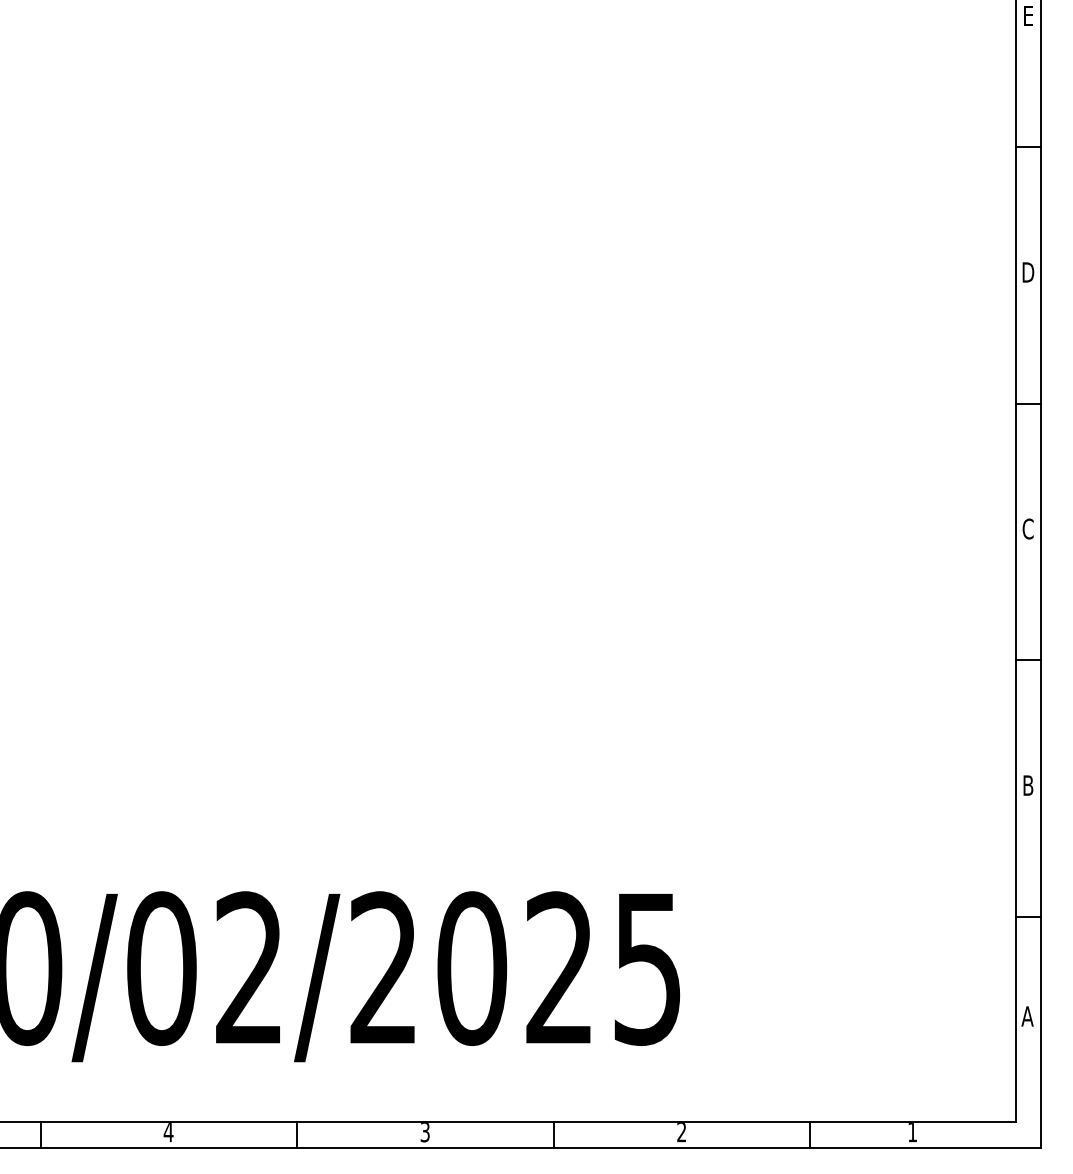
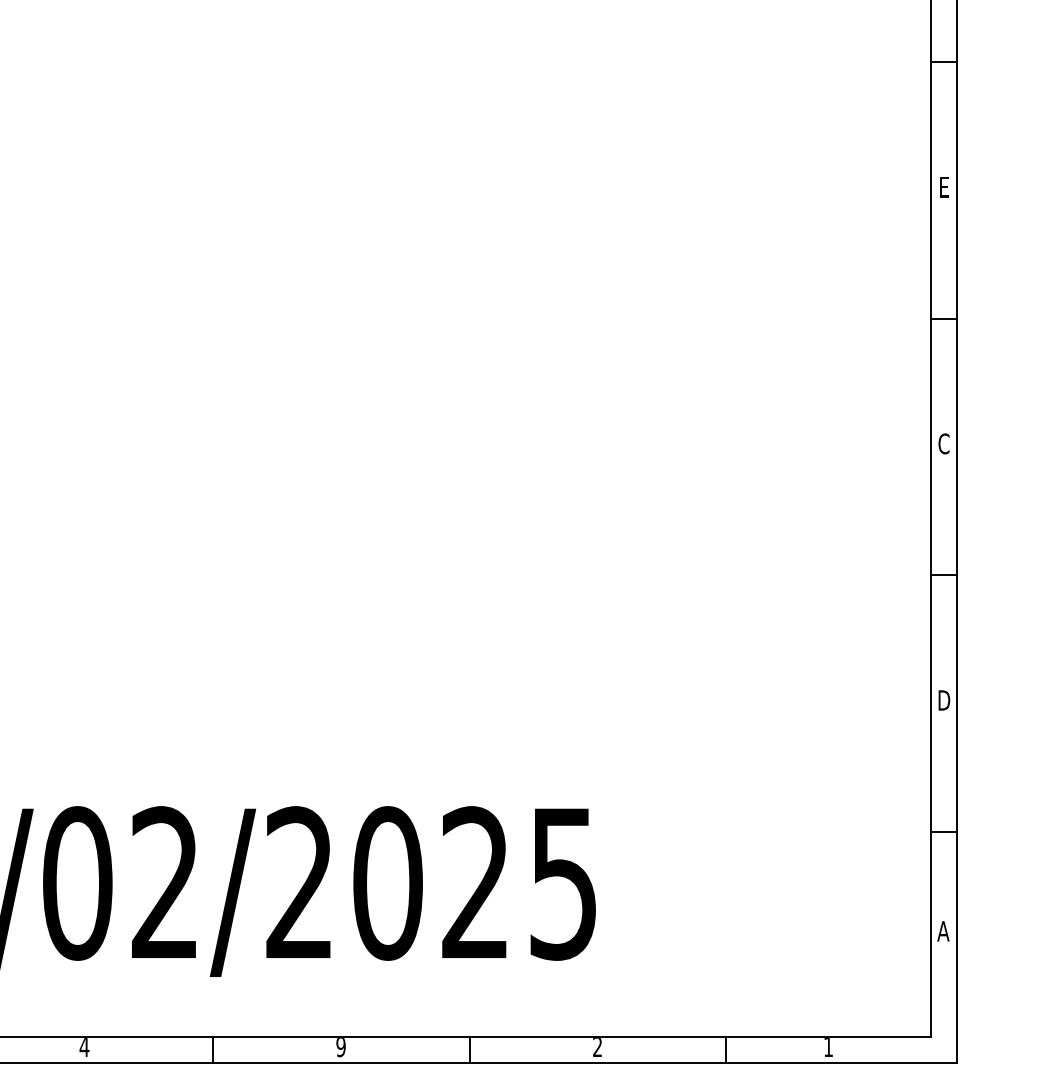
text: (1028, 272) -> (944, 187), D -> E
text: (1028, 785) -> (944, 700), B -> D
text: (424, 1132) -> (340, 1047), 3 -> 9

